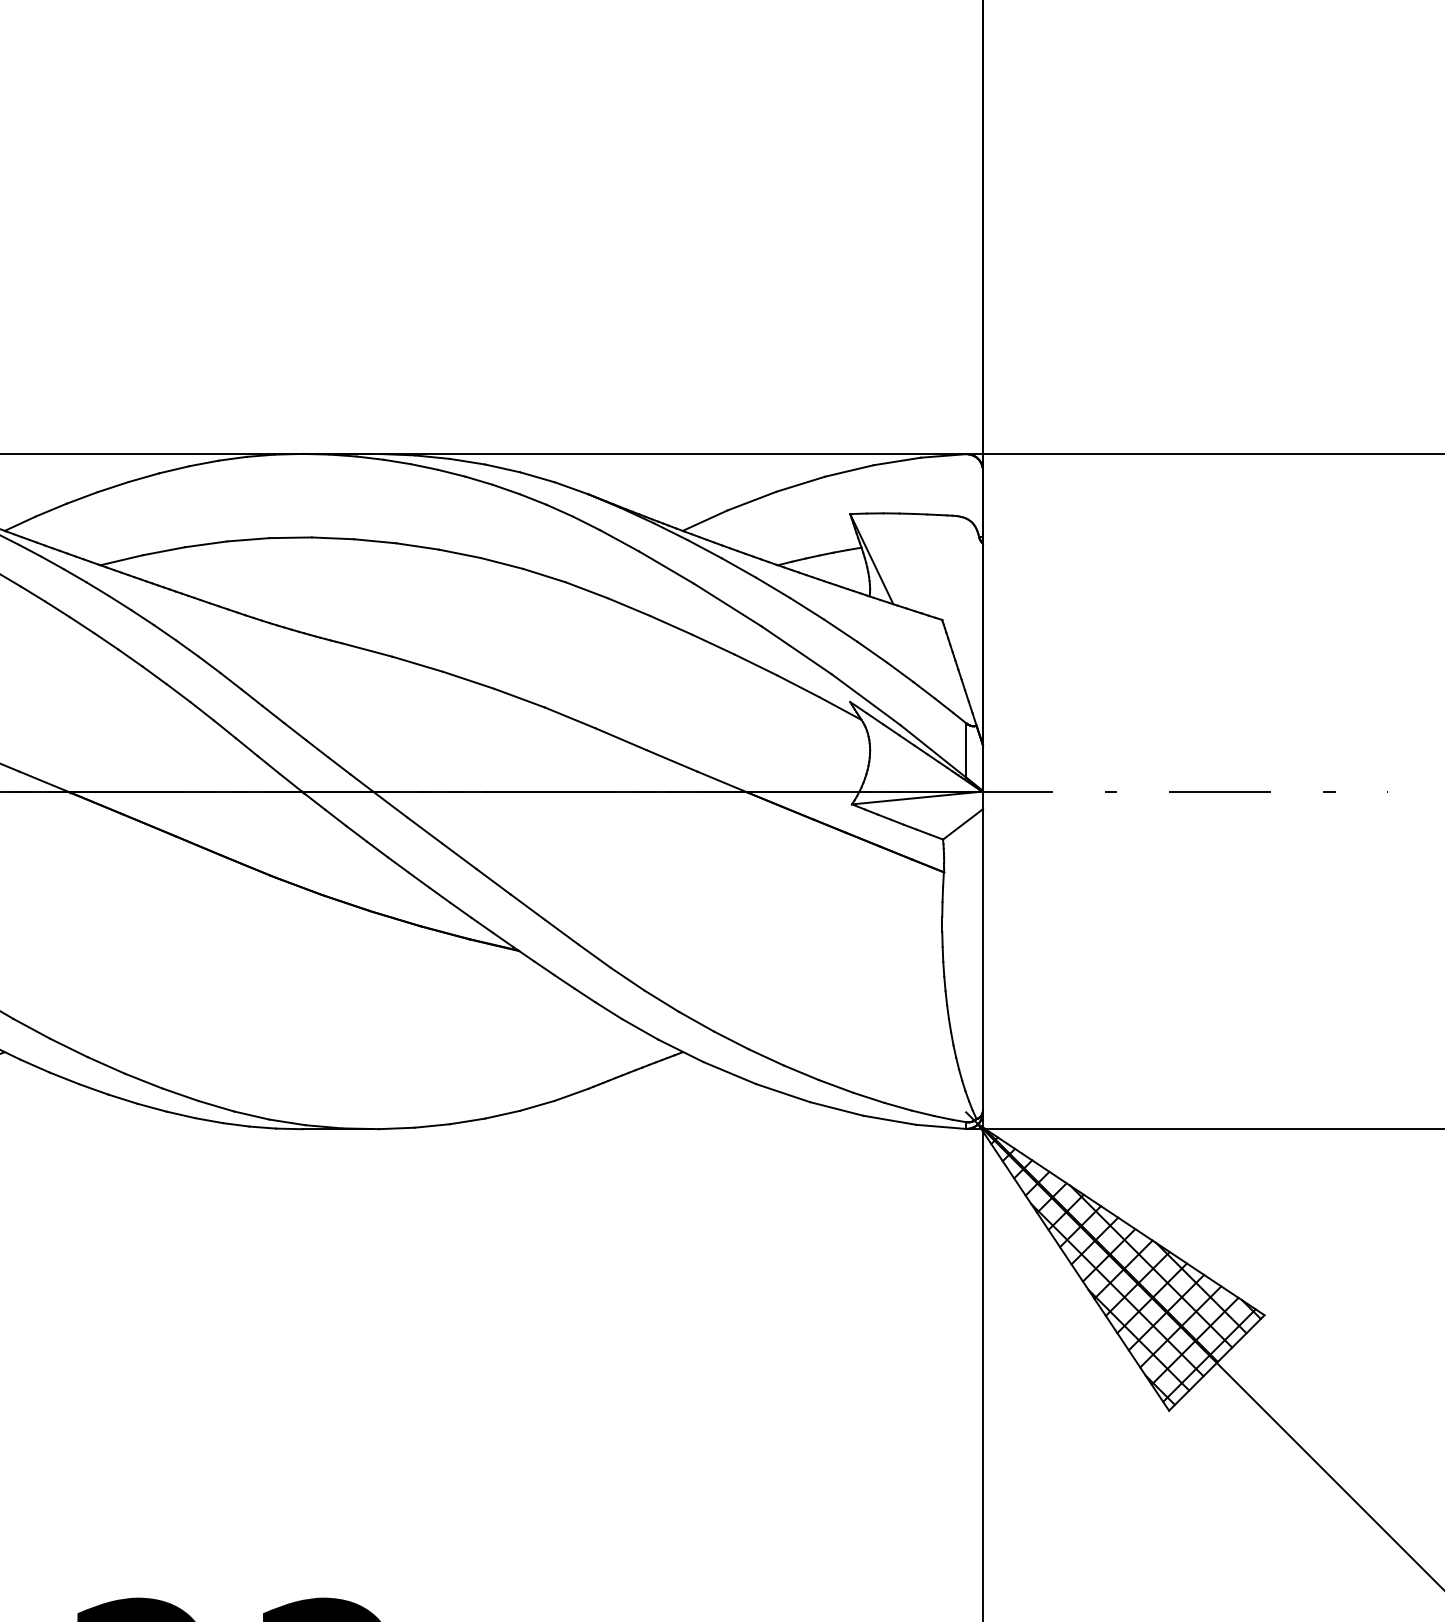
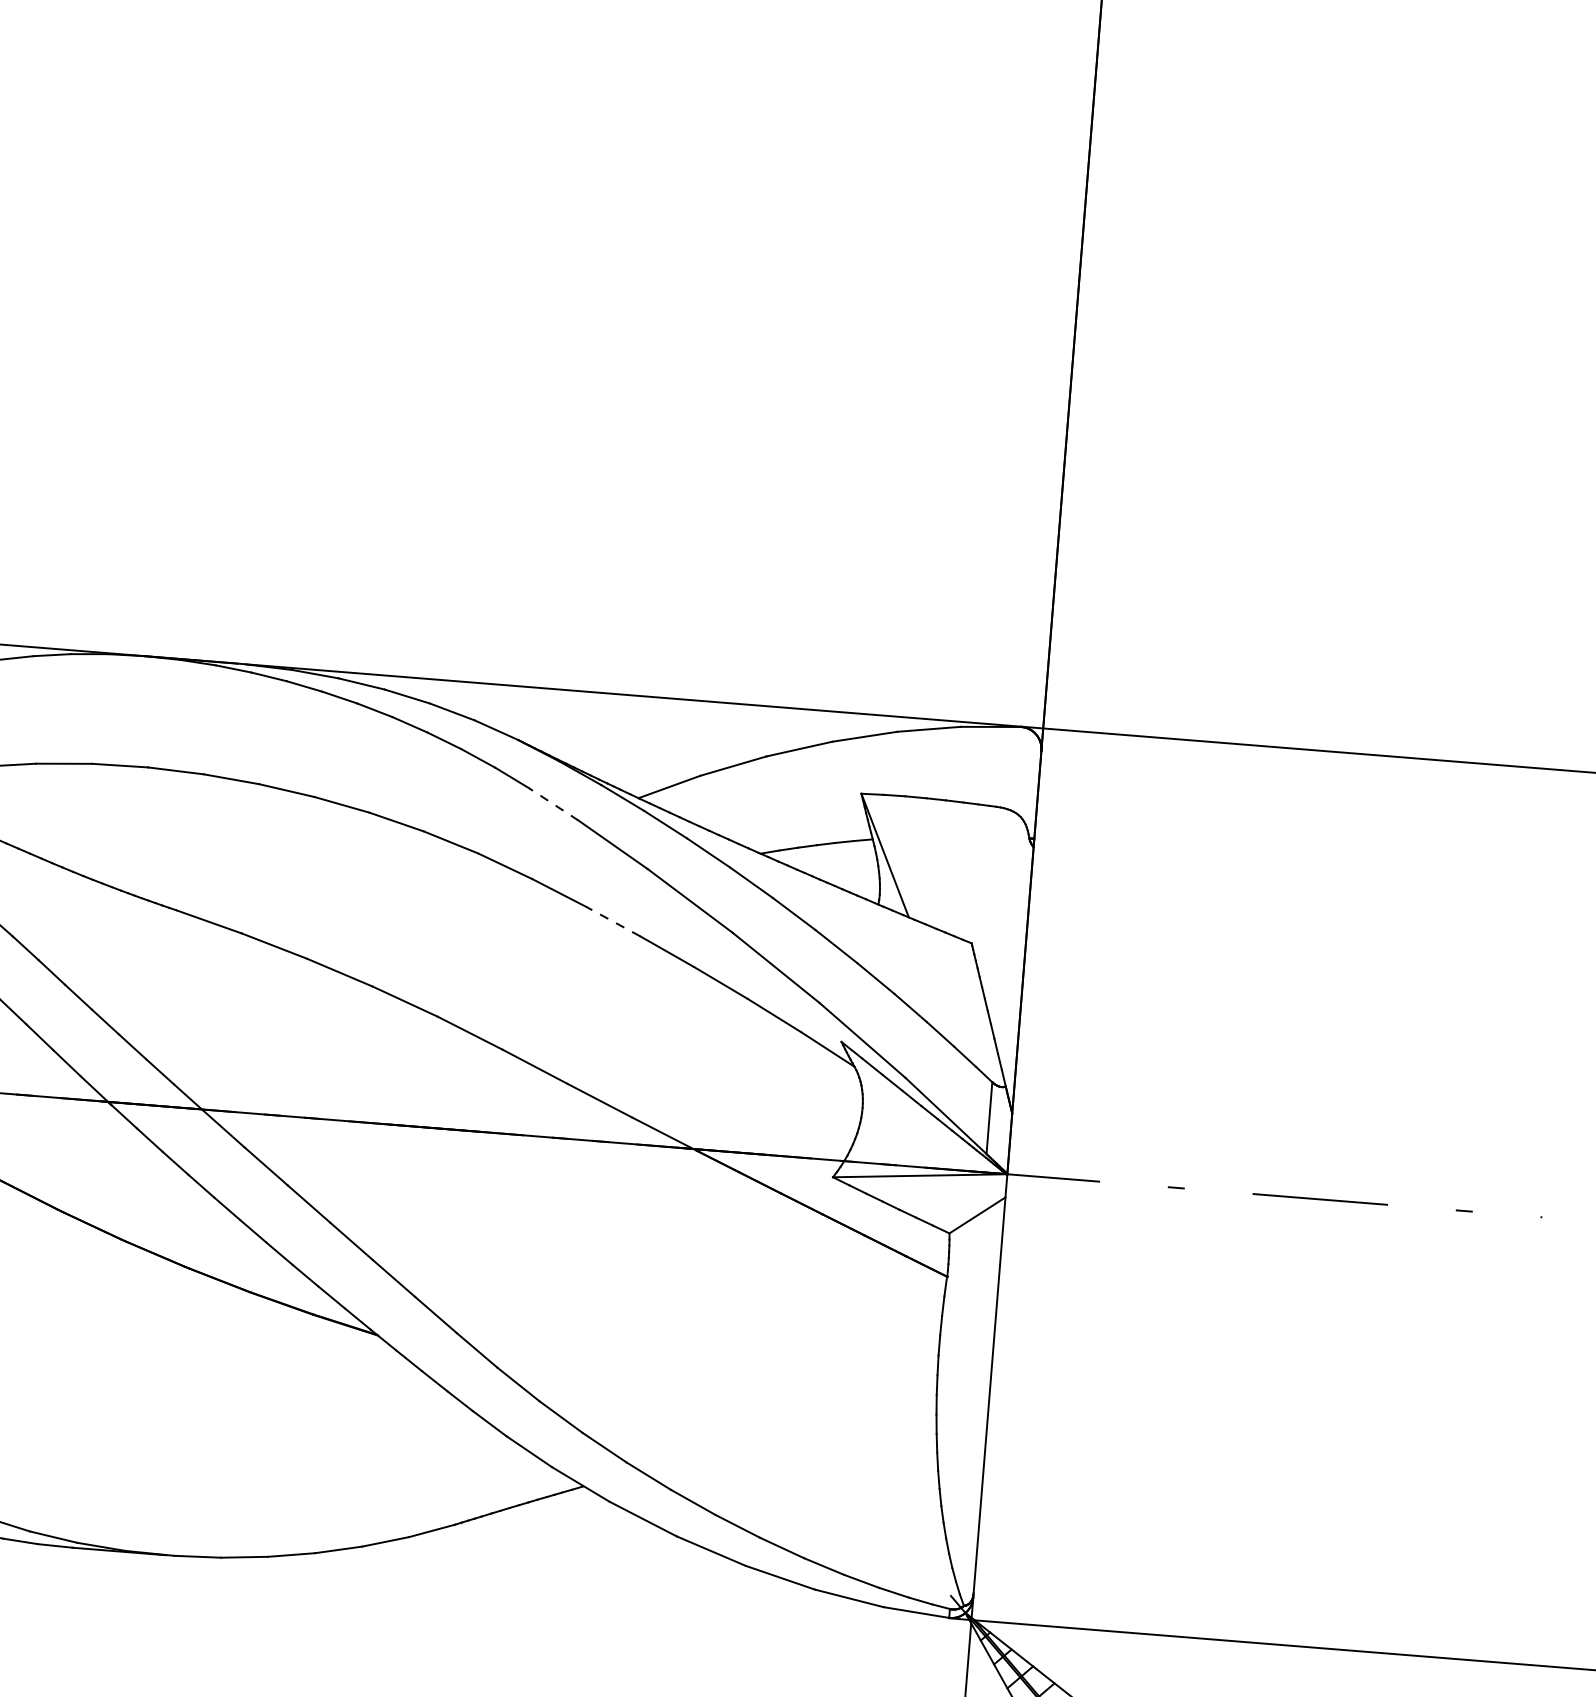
line: (619, 540) -> (554, 804), solid -> dashed
line: (670, 625) -> (612, 921), solid -> dashed

